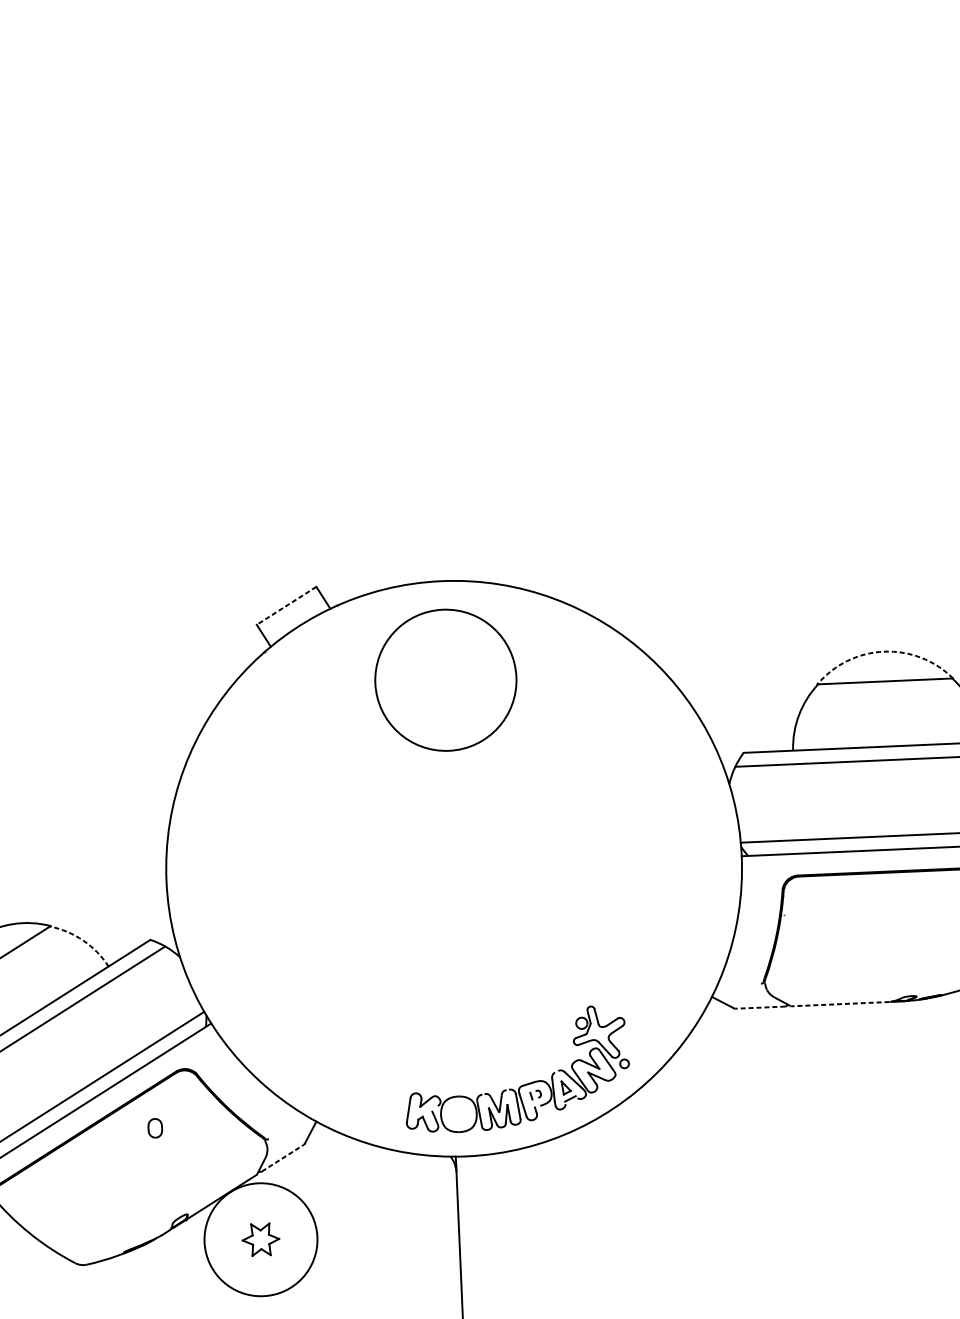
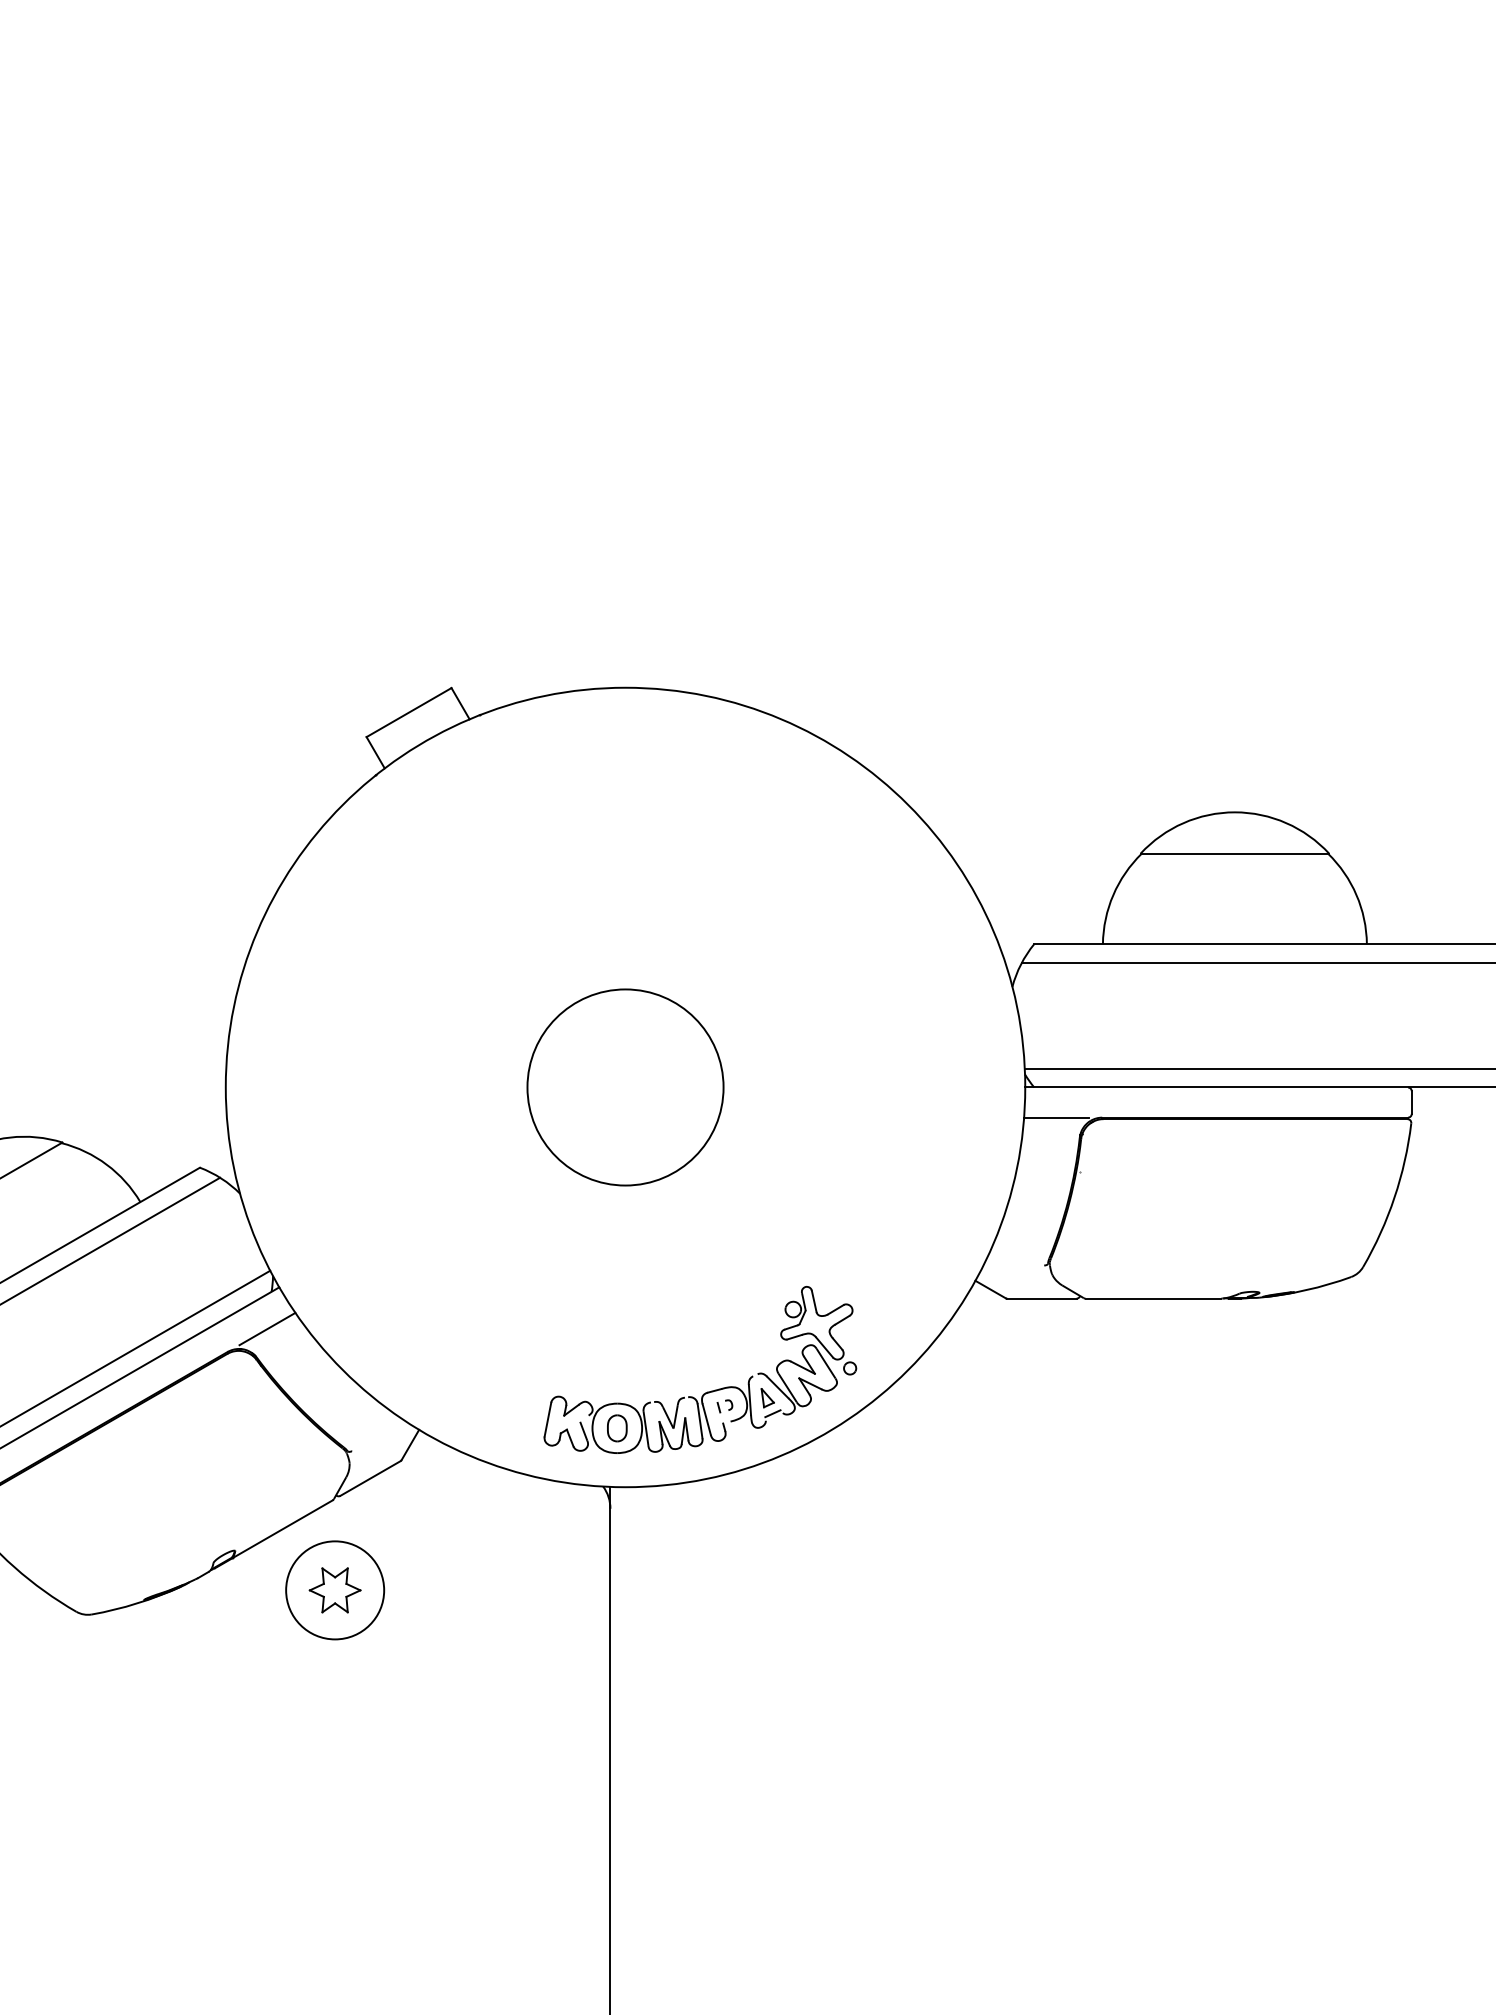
line: (286, 605) -> (408, 712), dashed -> solid
arc: (883, 651) -> (1234, 812), dashed -> solid
circle: (445, 680) -> (625, 1087), moved
line: (765, 876) -> (1056, 1117), added
arc: (83, 940) -> (106, 1164), dashed -> solid
line: (840, 1004) -> (1153, 1298), dashed -> solid
line: (760, 1007) -> (1041, 1298), dashed -> solid
line: (204, 1053) -> (267, 1328), added
part: (155, 1128) -> (617, 1428), moved
line: (282, 1158) -> (370, 1478), dashed -> solid
circle: (261, 1239) -> (335, 1590), size x0.62

